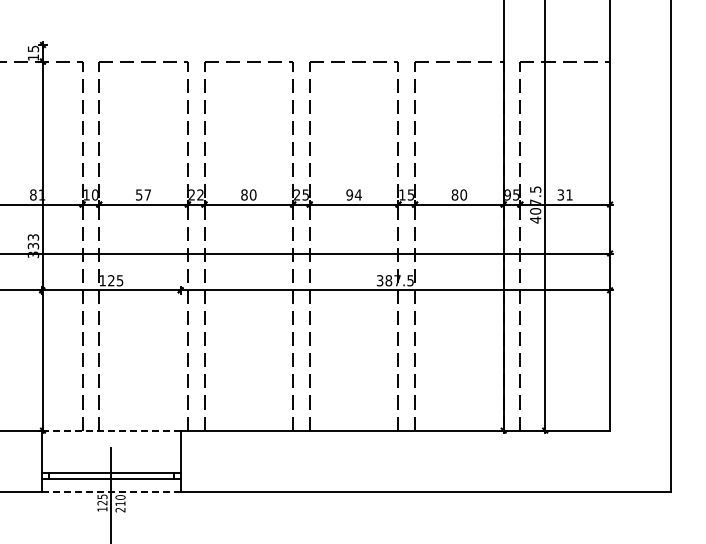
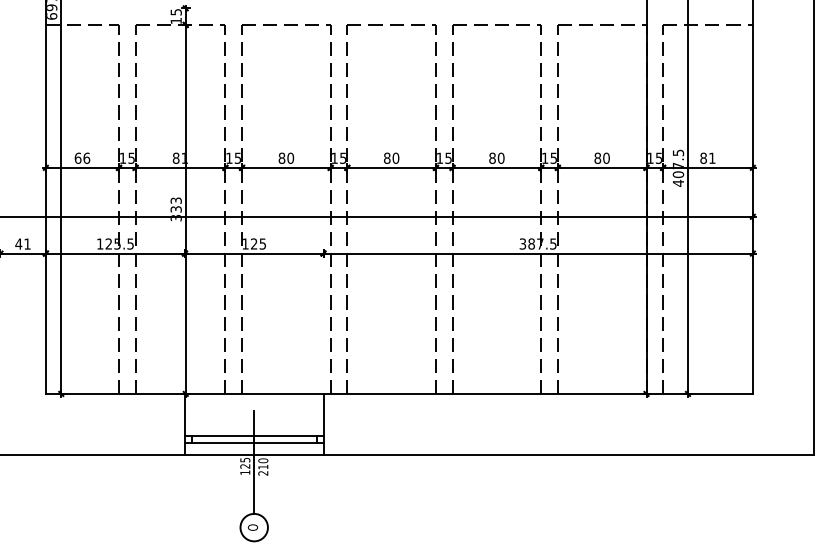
text: (94, 194) -> (237, 157), 10 -> 15
text: (143, 194) -> (286, 157), 57 -> 80
text: (195, 194) -> (338, 157), 22 -> 15
text: (296, 194) -> (439, 157), 25 -> 15
text: (353, 194) -> (496, 157), 94 -> 80
text: (507, 194) -> (650, 157), 95 -> 15
text: (560, 194) -> (703, 157), 31 -> 81
line: (111, 430) -> (254, 393), dashed -> solid
line: (111, 491) -> (254, 454), dashed -> solid

